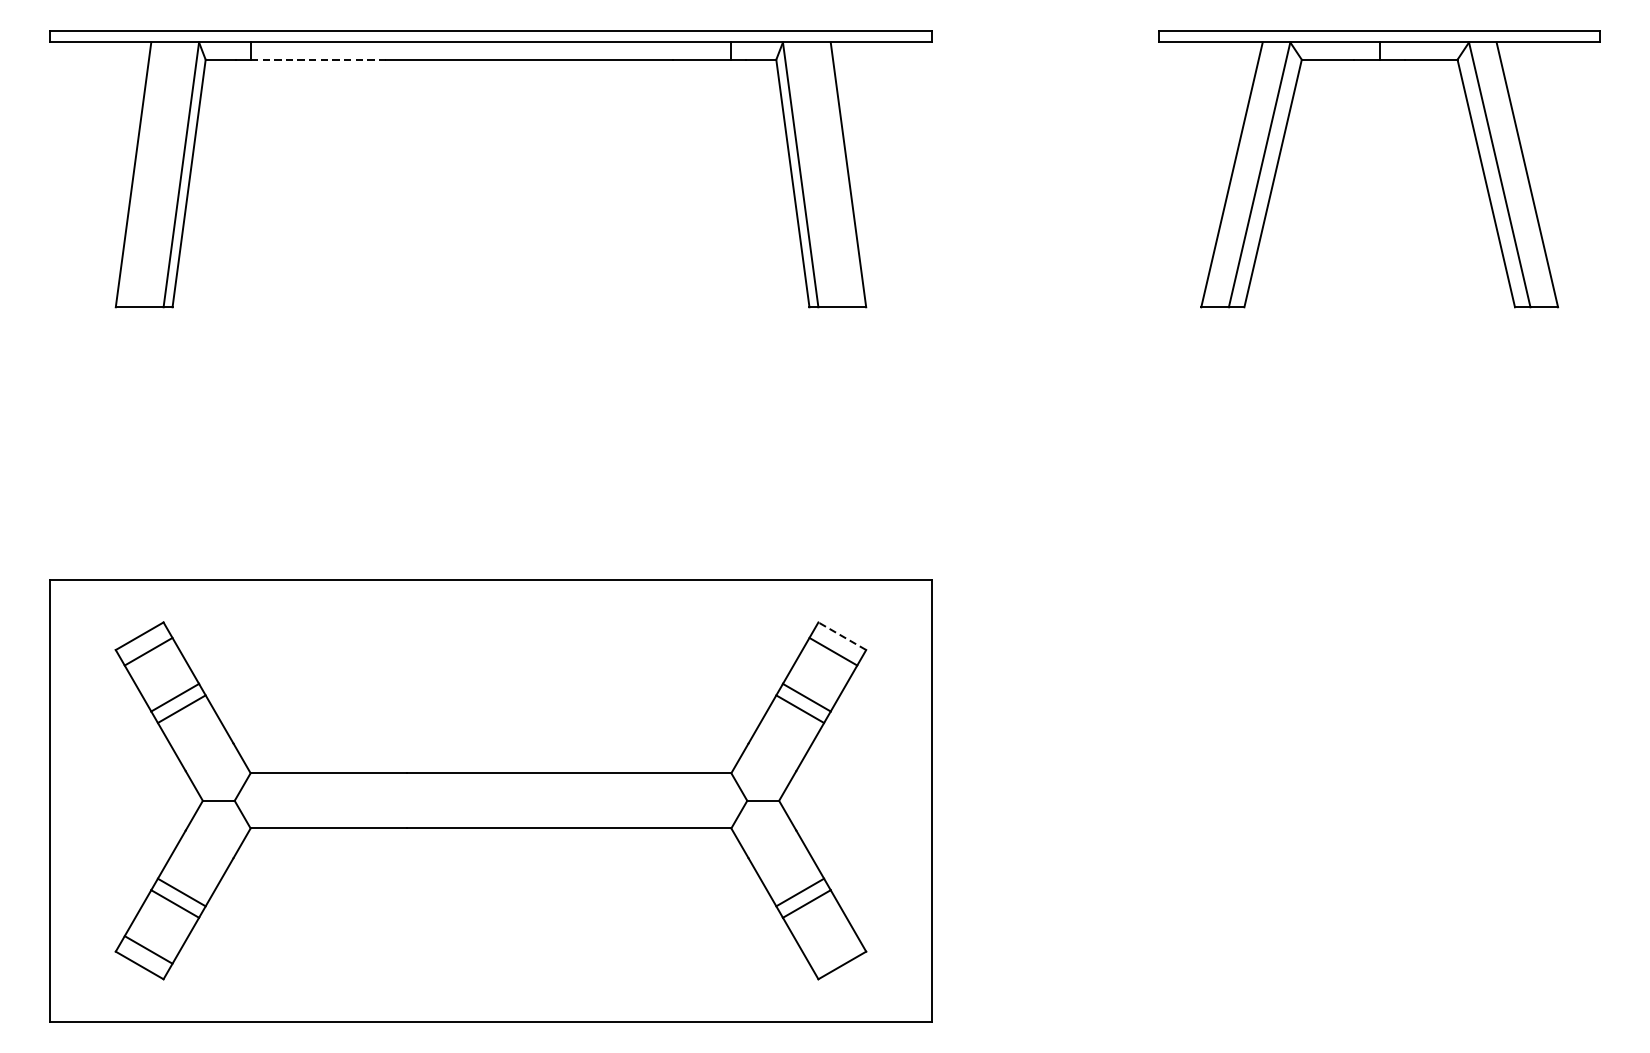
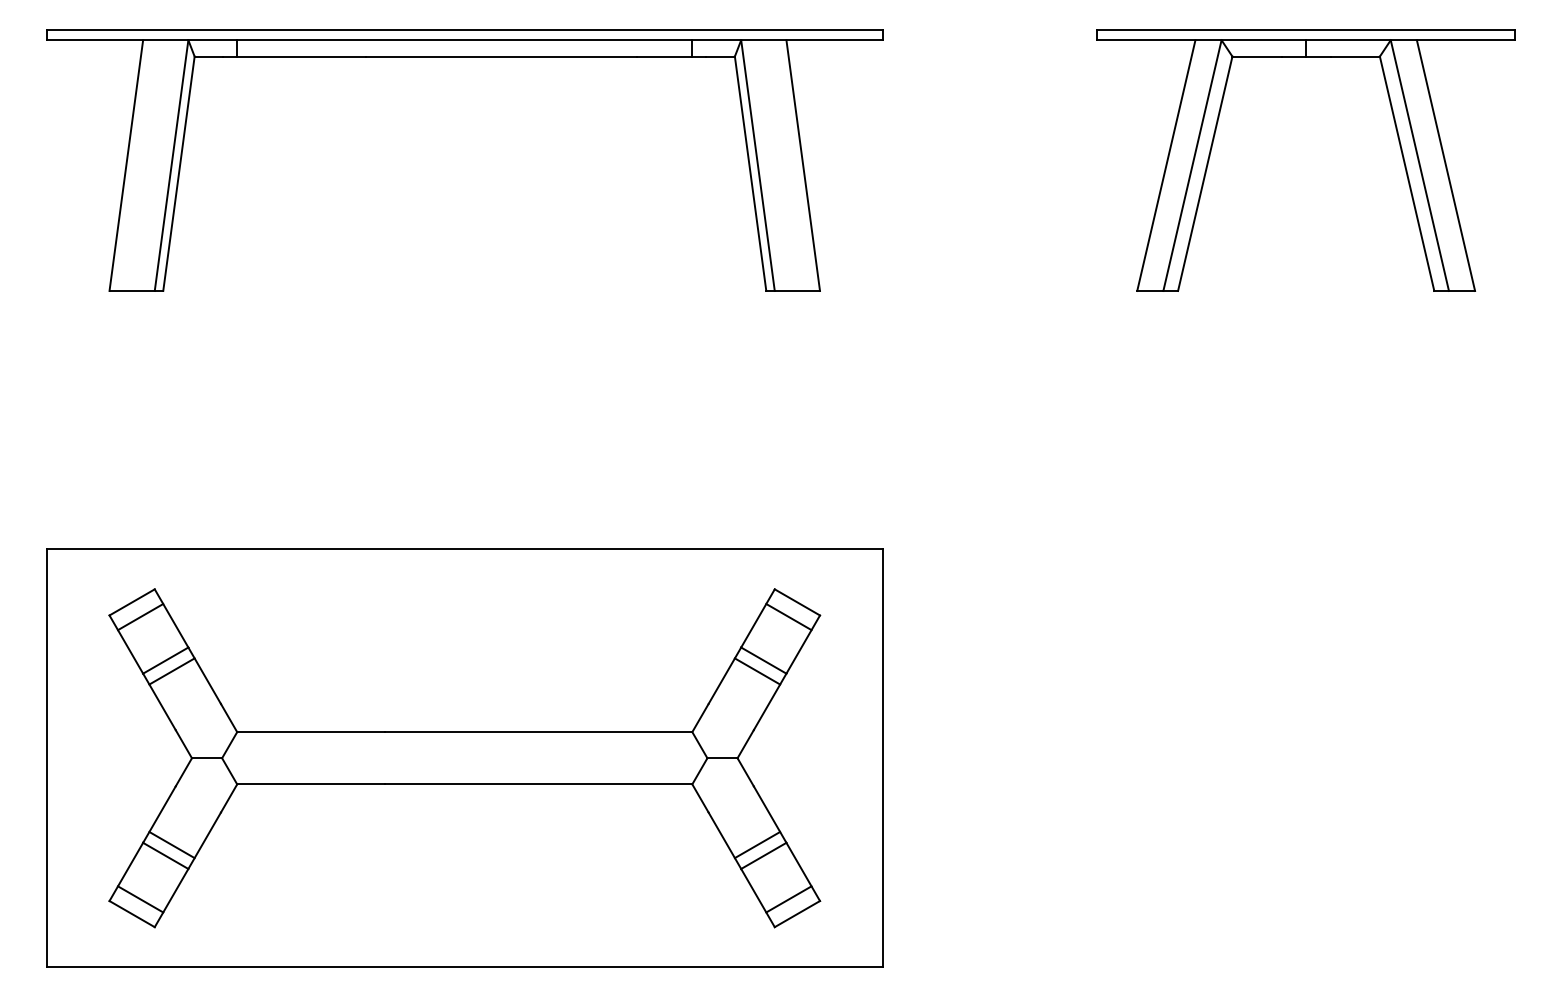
line: (317, 59) -> (300, 56), dashed -> solid
line: (841, 636) -> (796, 602), dashed -> solid
line: (832, 950) -> (788, 899), added

